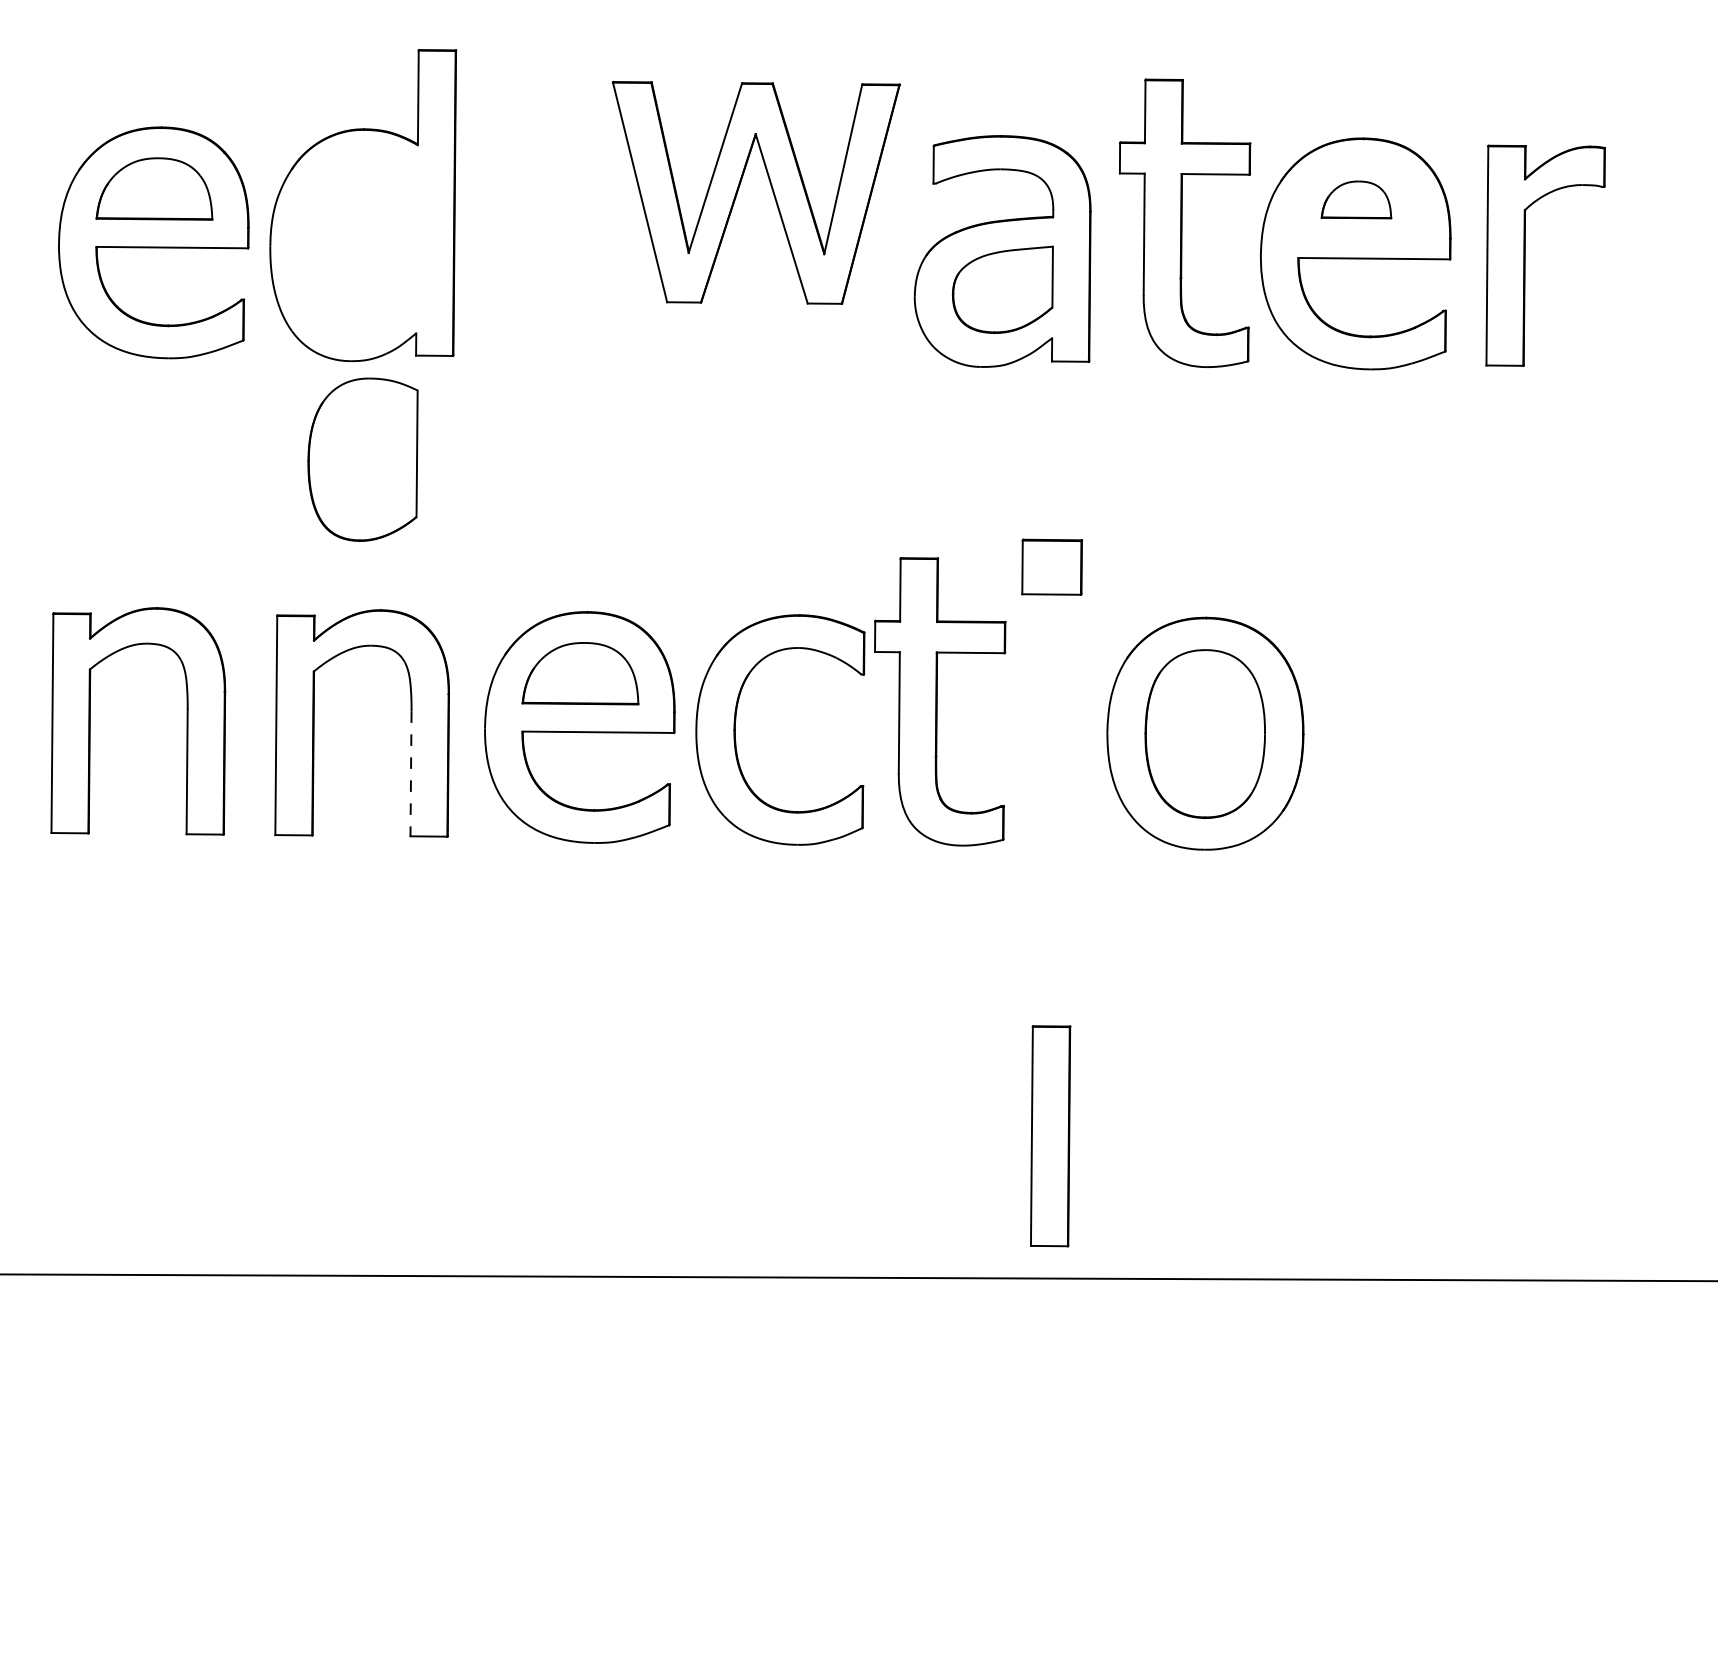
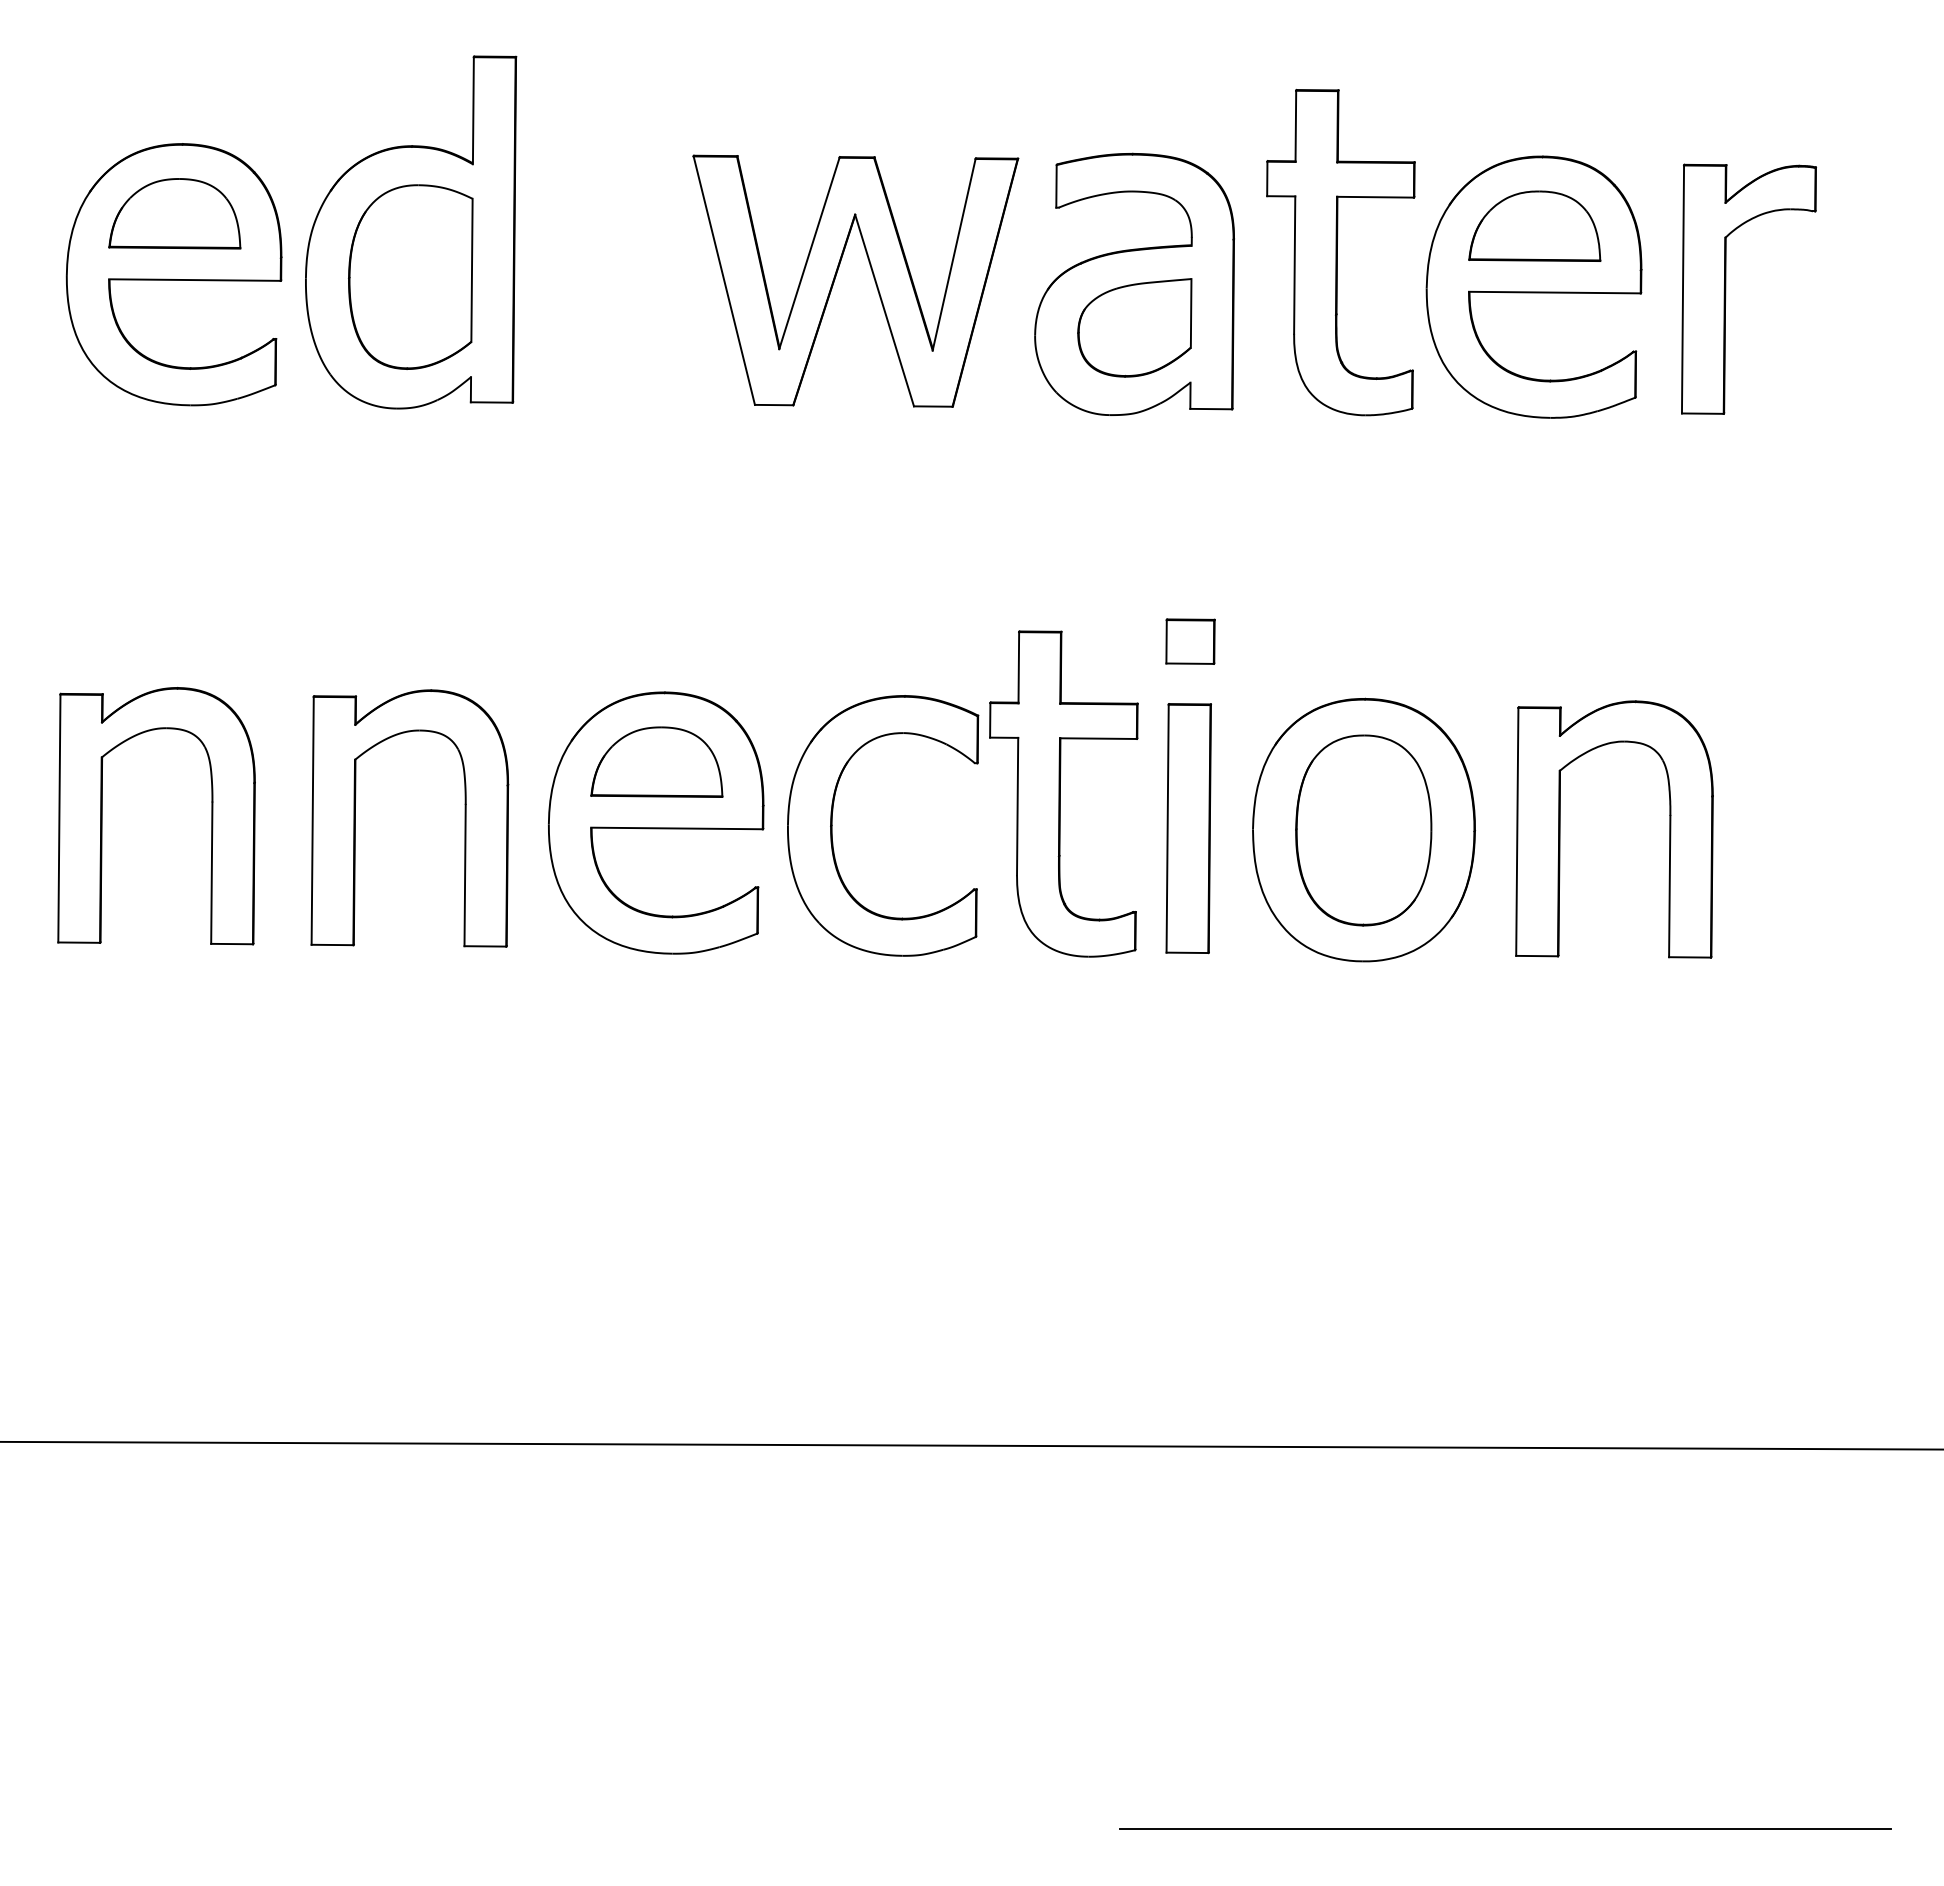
part: (771, 187) -> (872, 275), moved
part: (1356, 199) -> (1534, 225), size x1.67
part: (362, 459) -> (410, 276), moved
part: (1052, 567) -> (1190, 641), size x0.71
part: (1379, 733) -> (1560, 829), added
line: (411, 773) -> (465, 875), dashed -> solid
part: (1050, 1136) -> (1188, 828), moved
line: (1330, 1616) -> (1505, 1829), added

